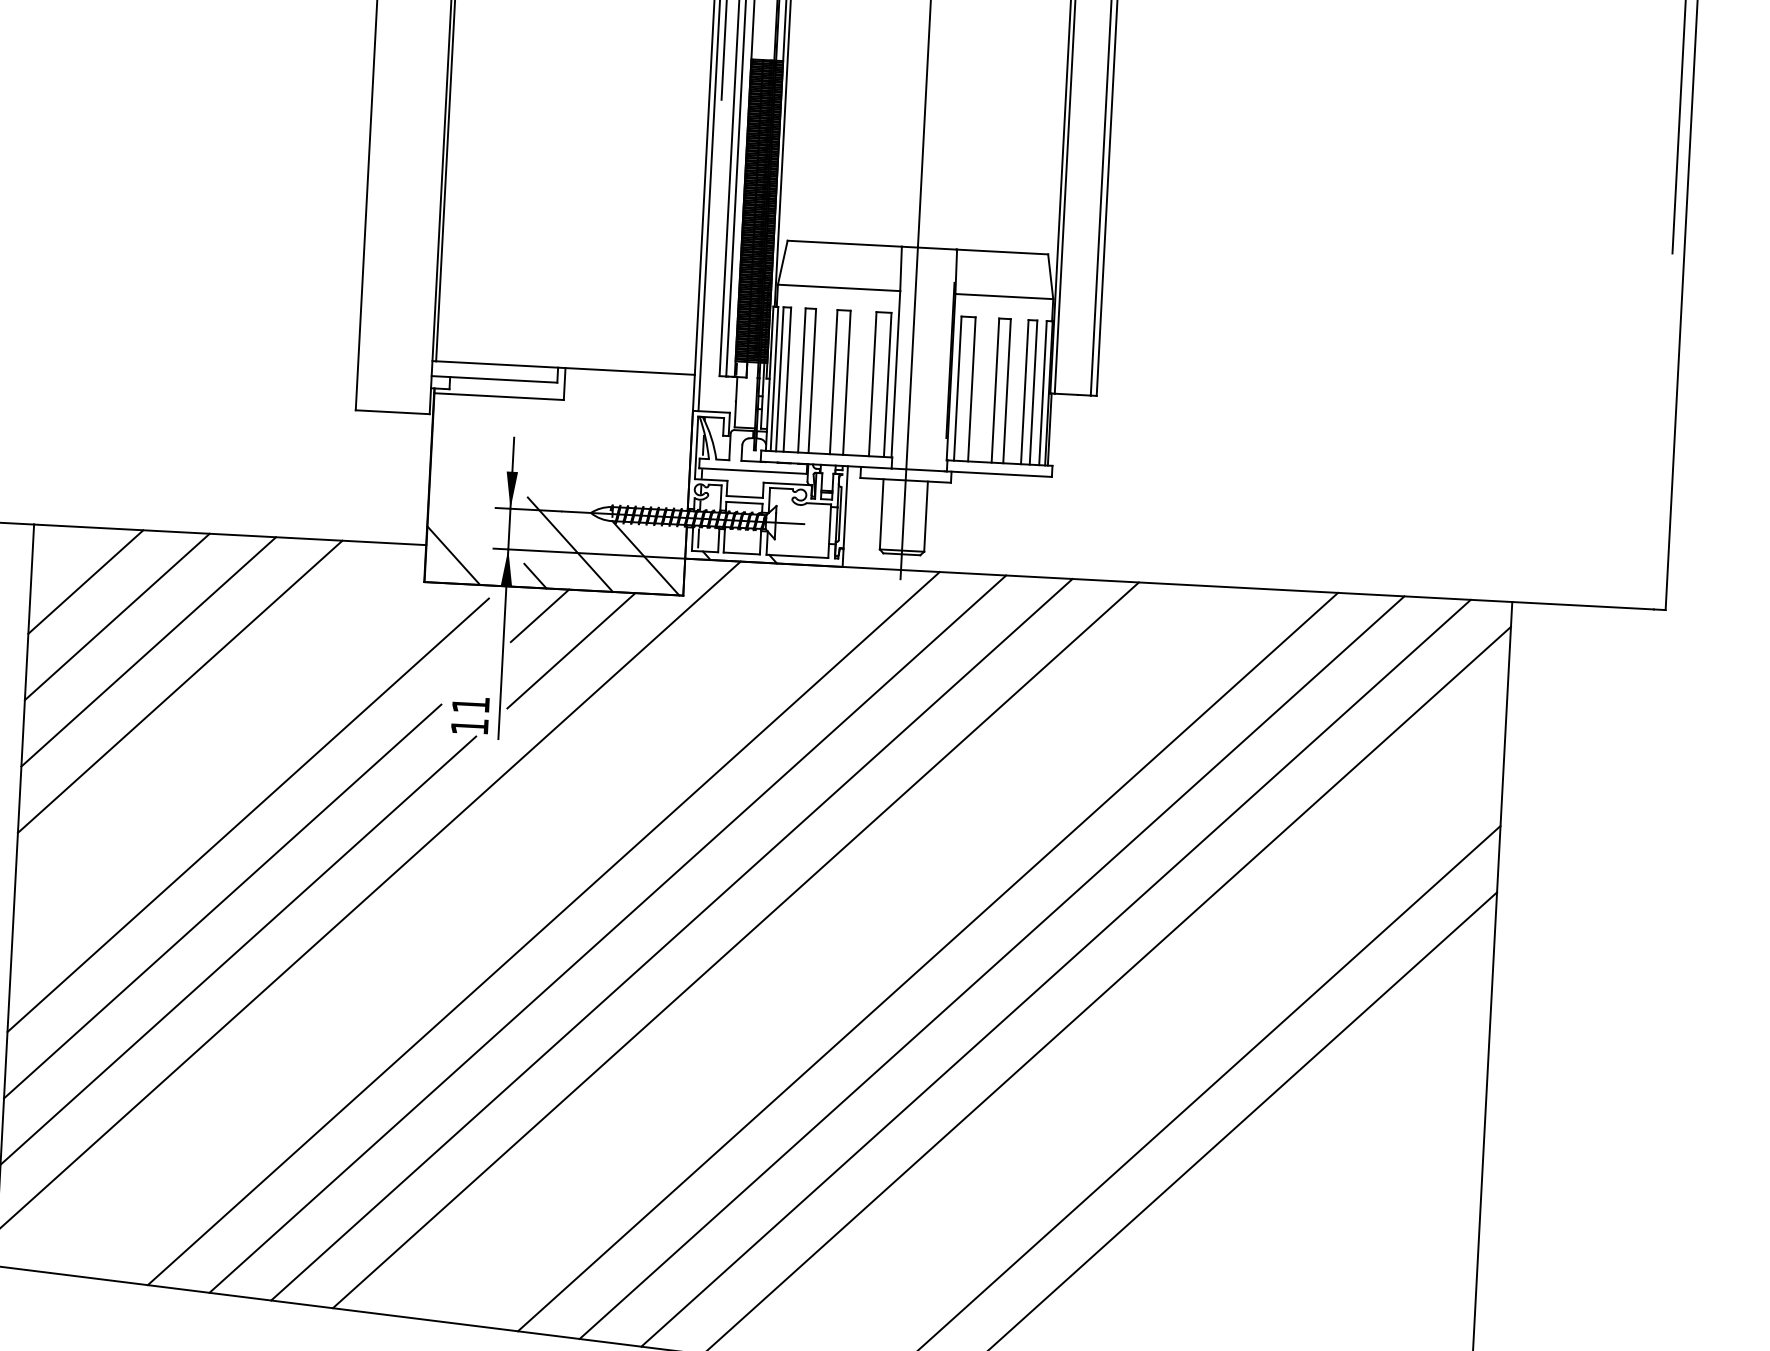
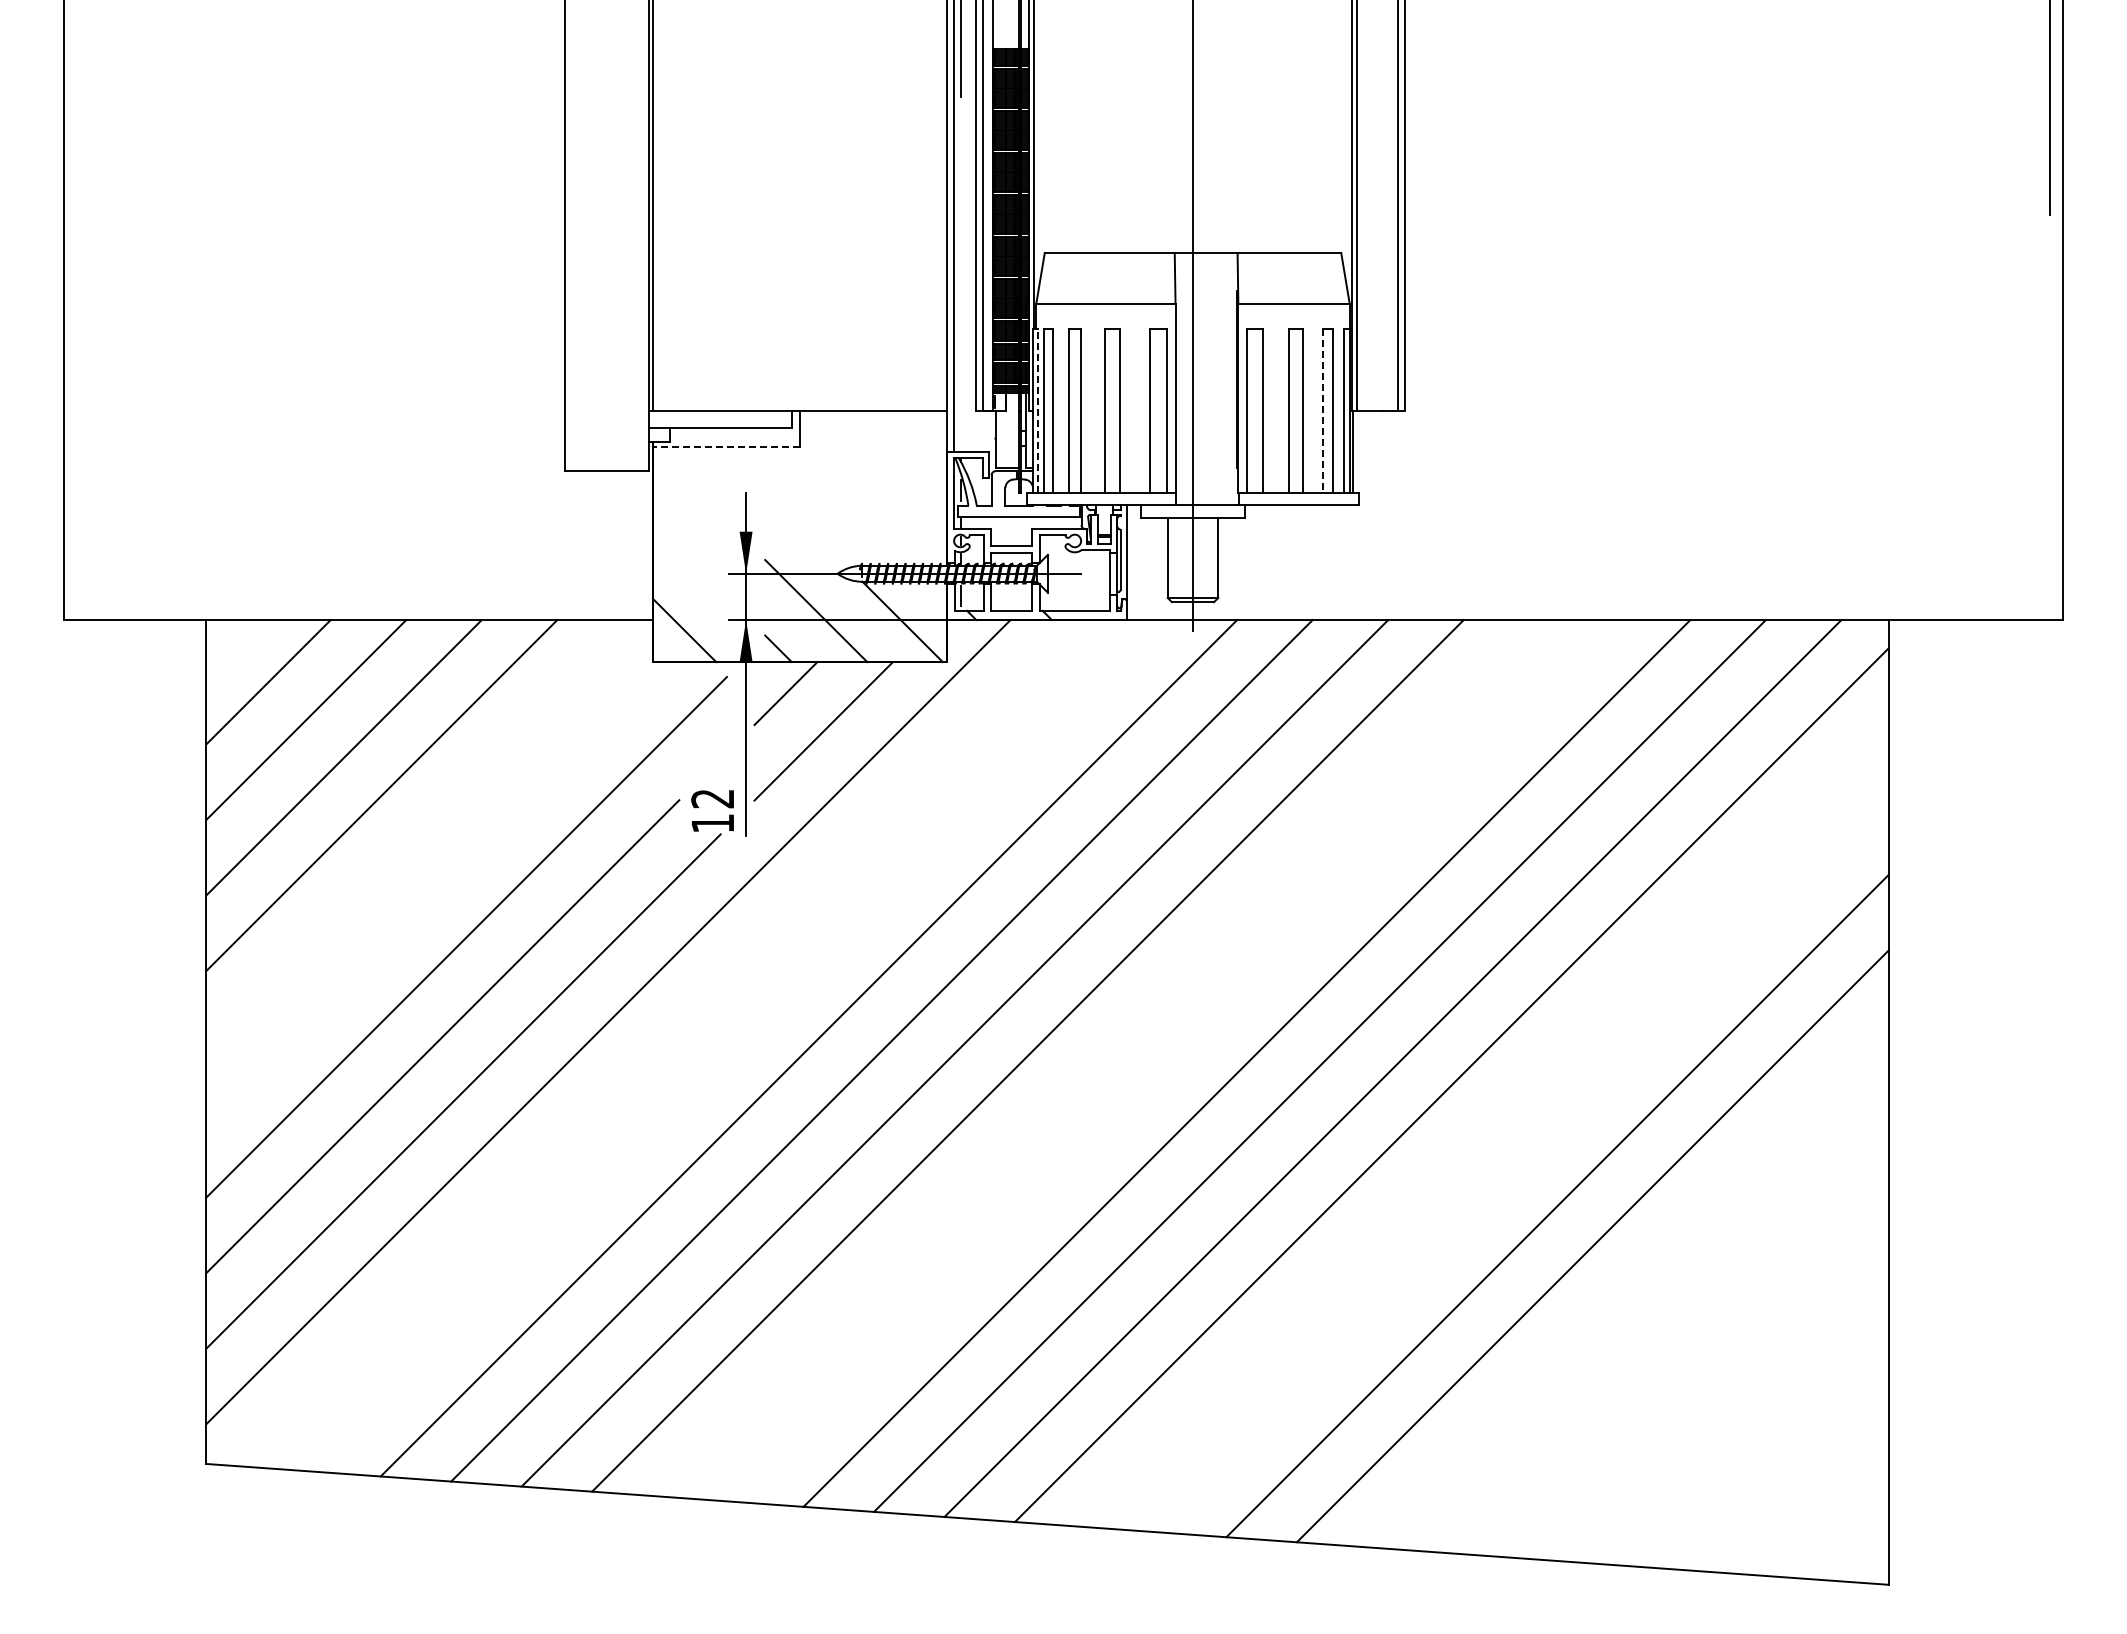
line: (774, 378) -> (1038, 410), solid -> dashed
line: (1024, 392) -> (1322, 411), solid -> dashed
line: (499, 396) -> (726, 447), solid -> dashed
text: (470, 705) -> (712, 799), 11 -> 12

